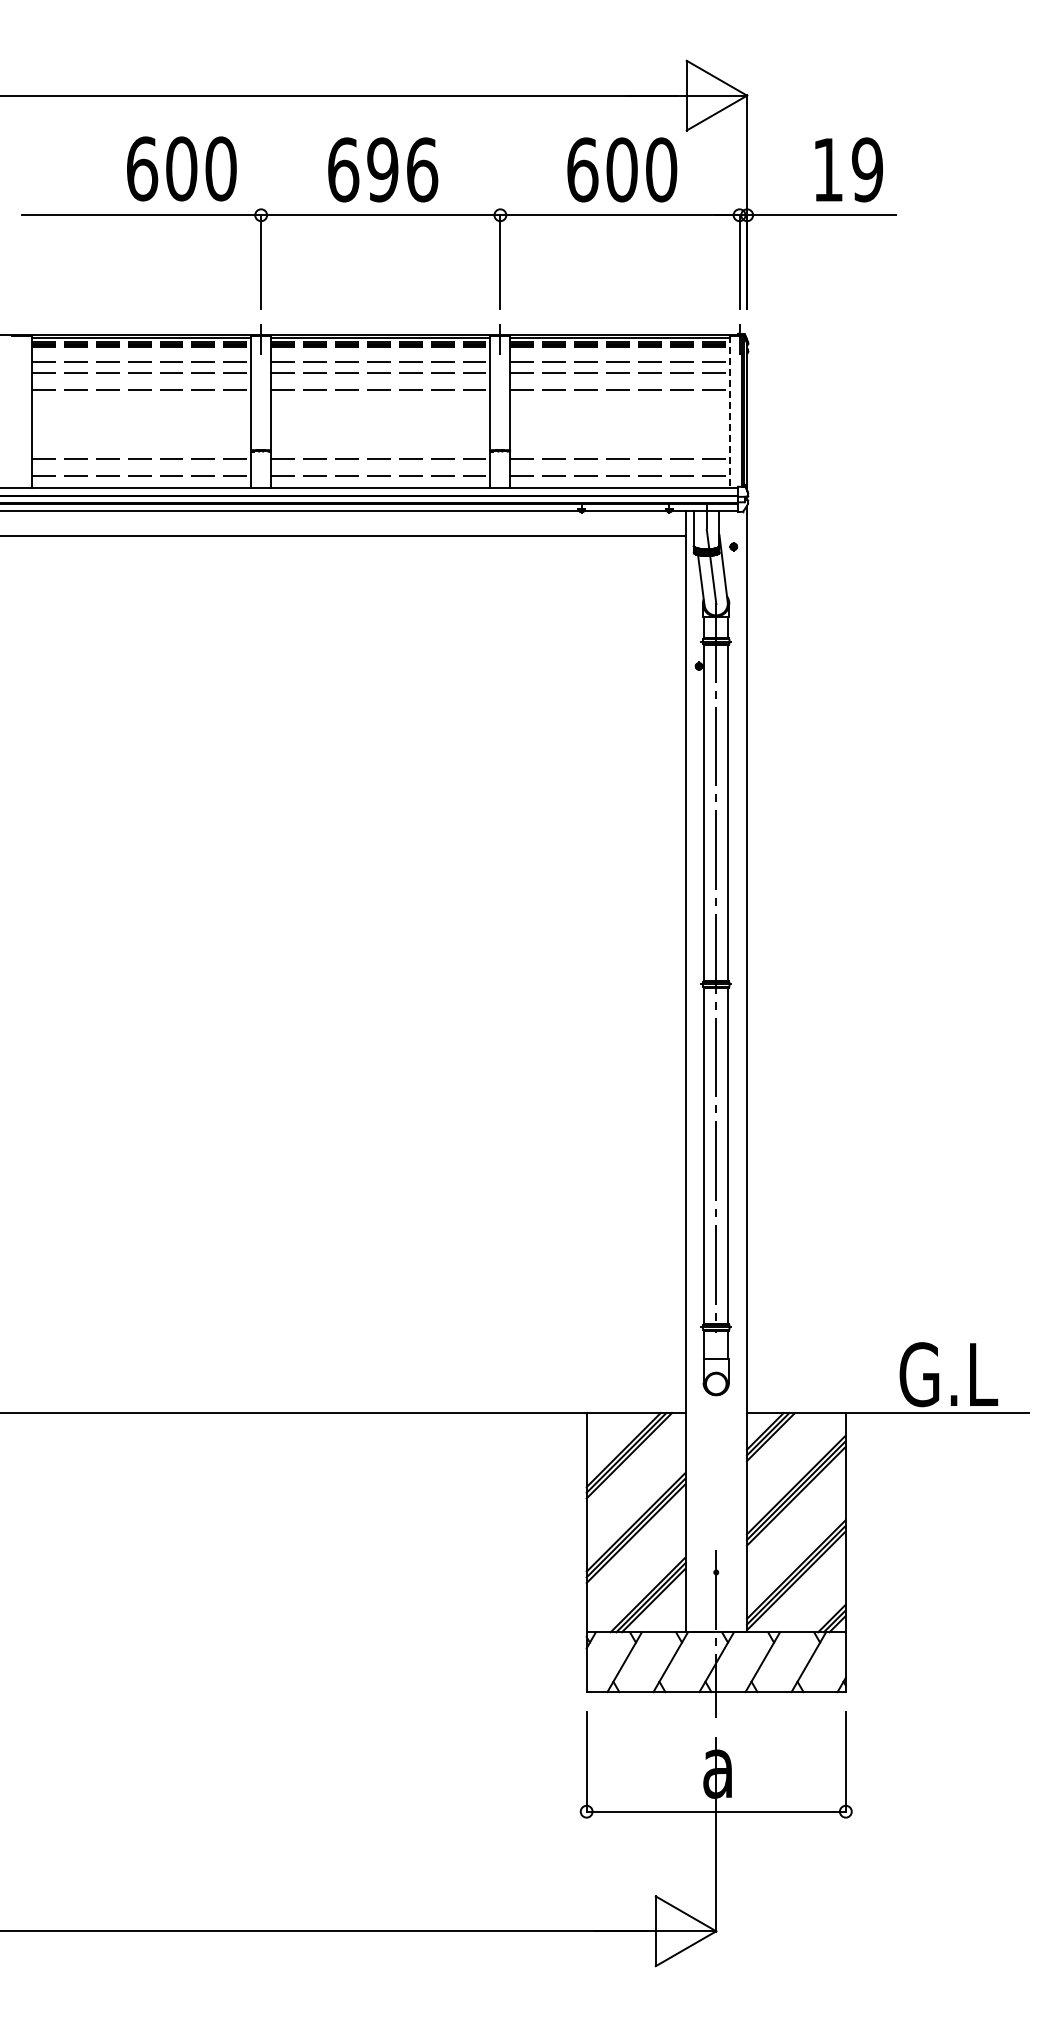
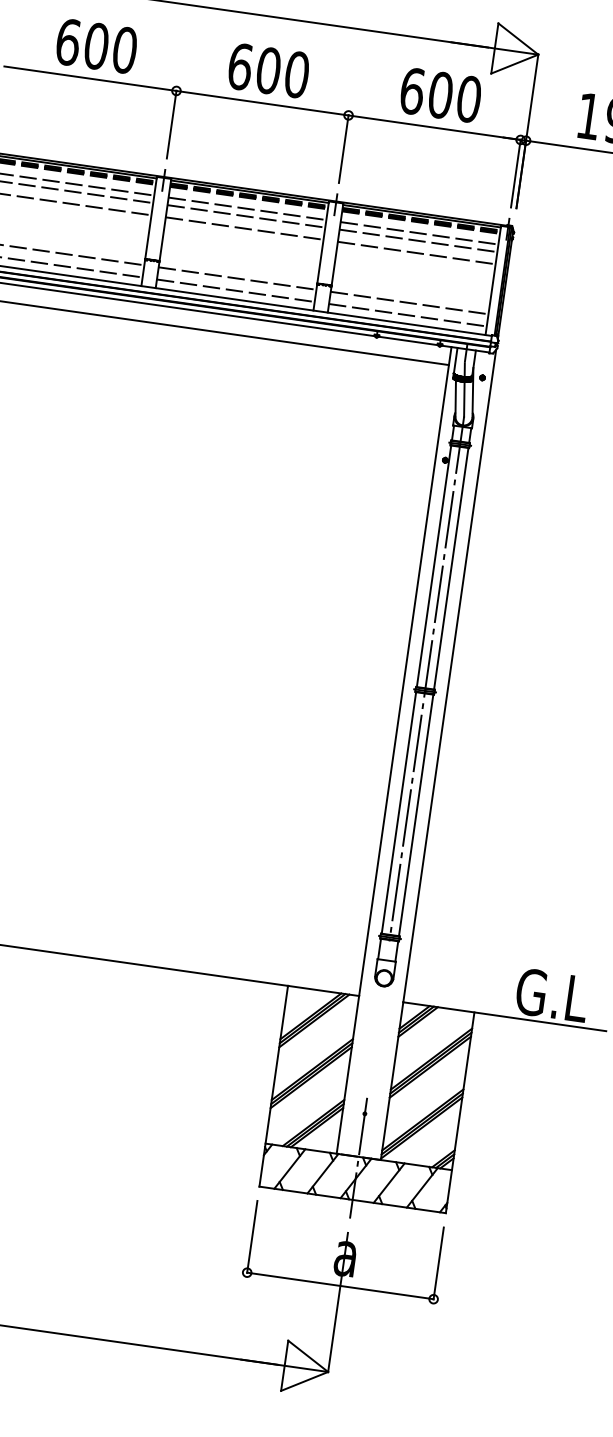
text: (181, 168) -> (96, 45), moved
text: (402, 169) -> (282, 72), 696 -> 600
line: (729, 412) -> (493, 280), dashed -> solid

